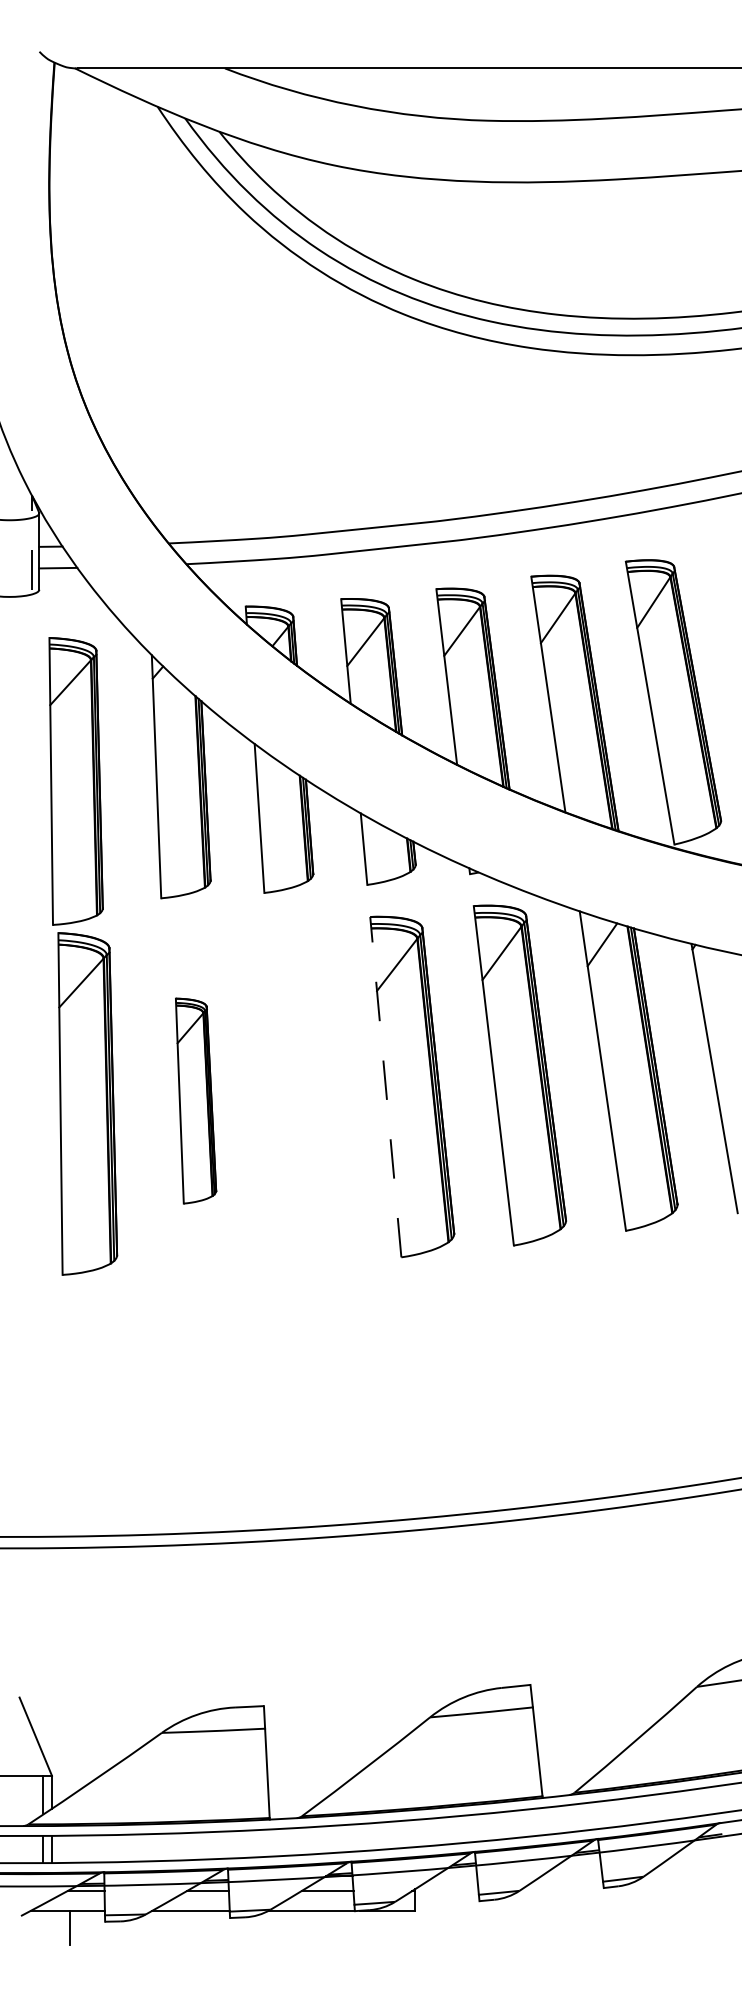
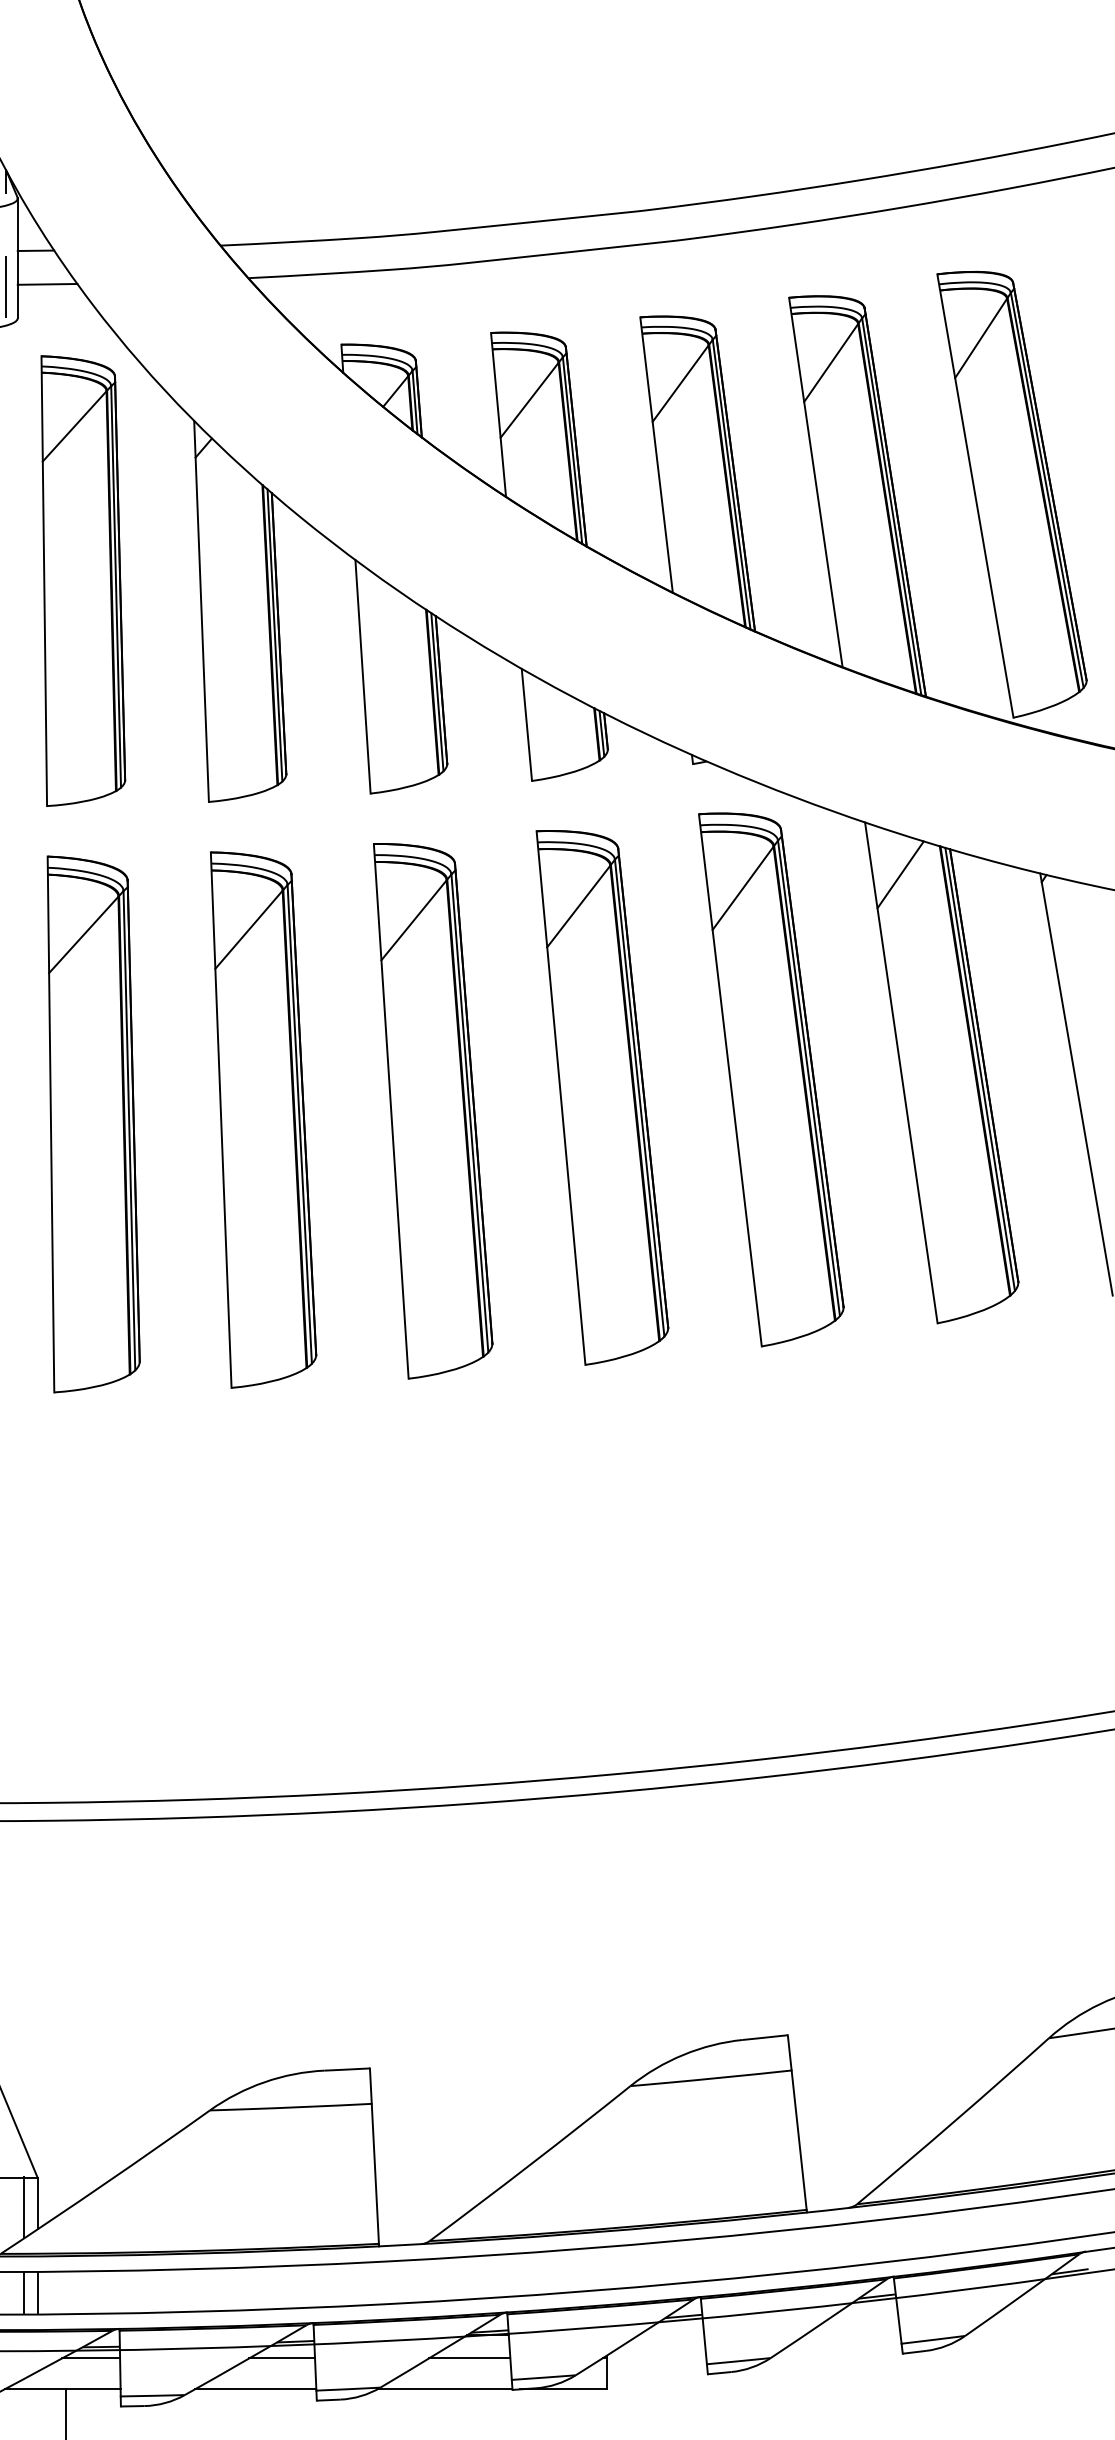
part: (75, 781) -> (82, 581), moved
line: (385, 1087) -> (560, 1098), dashed -> solid
part: (303, 1095) -> (431, 1111), added
part: (195, 1100) -> (262, 1118), size x1.67

